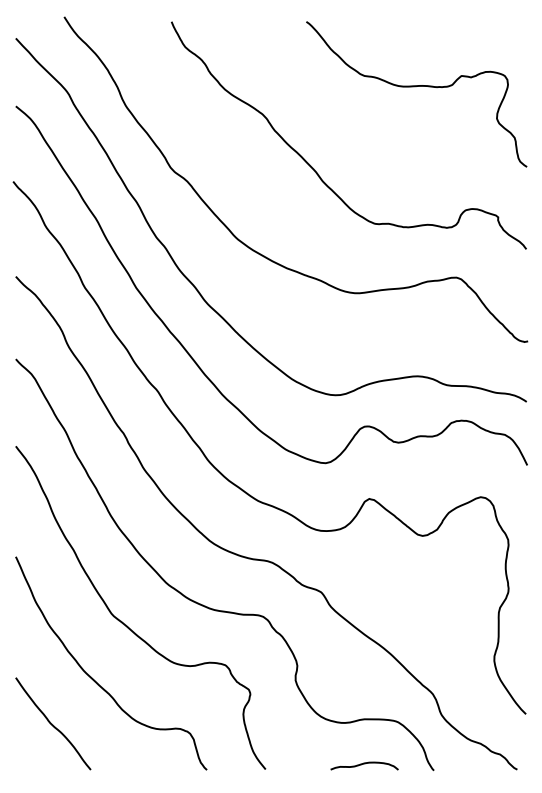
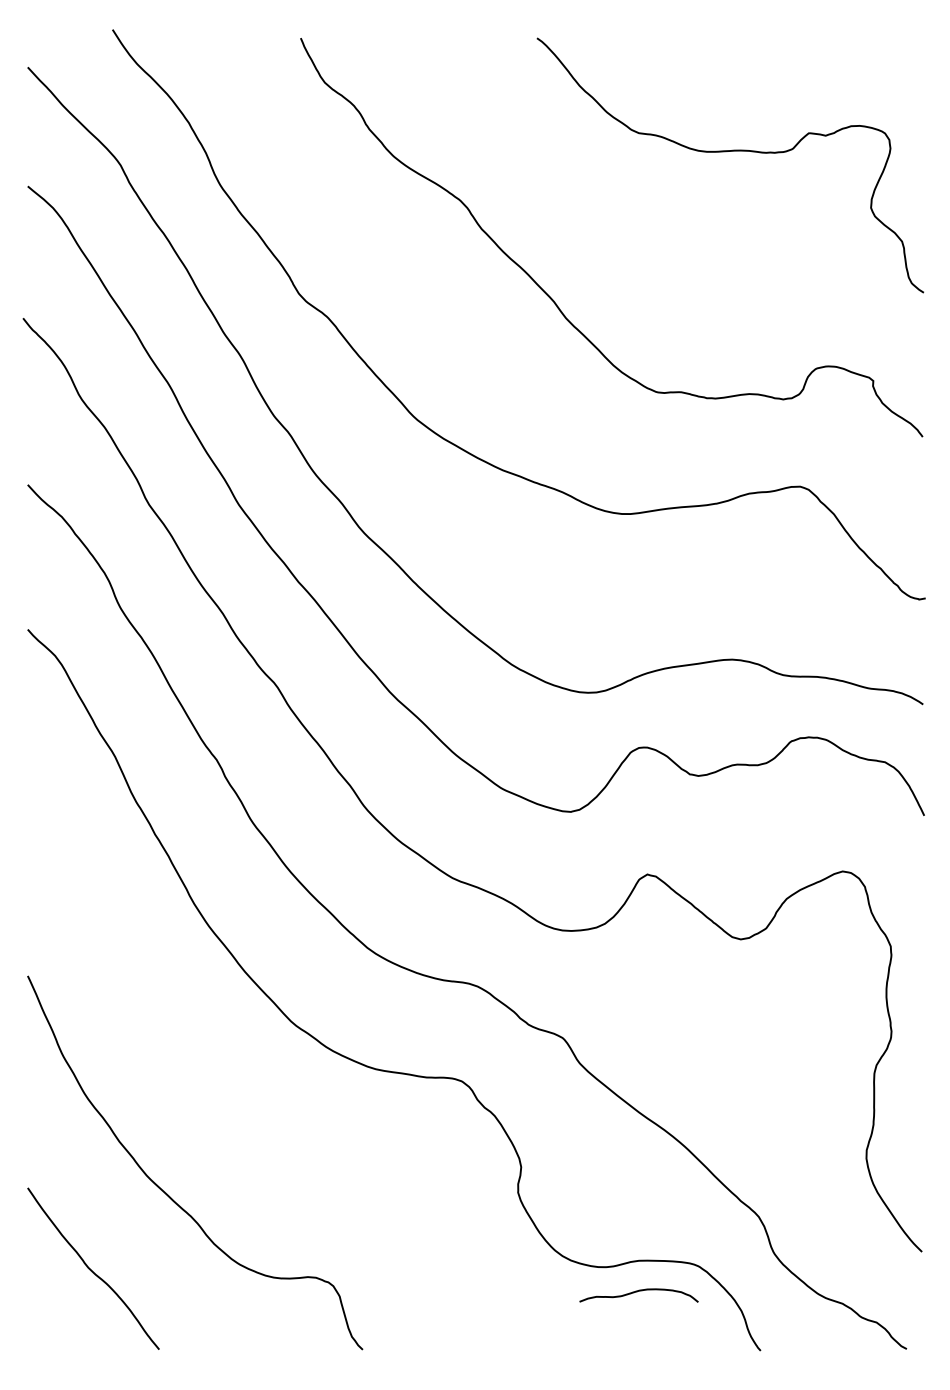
curve: (126, 624) -> (221, 1094), removed
curve: (364, 764) -> (638, 1292), moved

